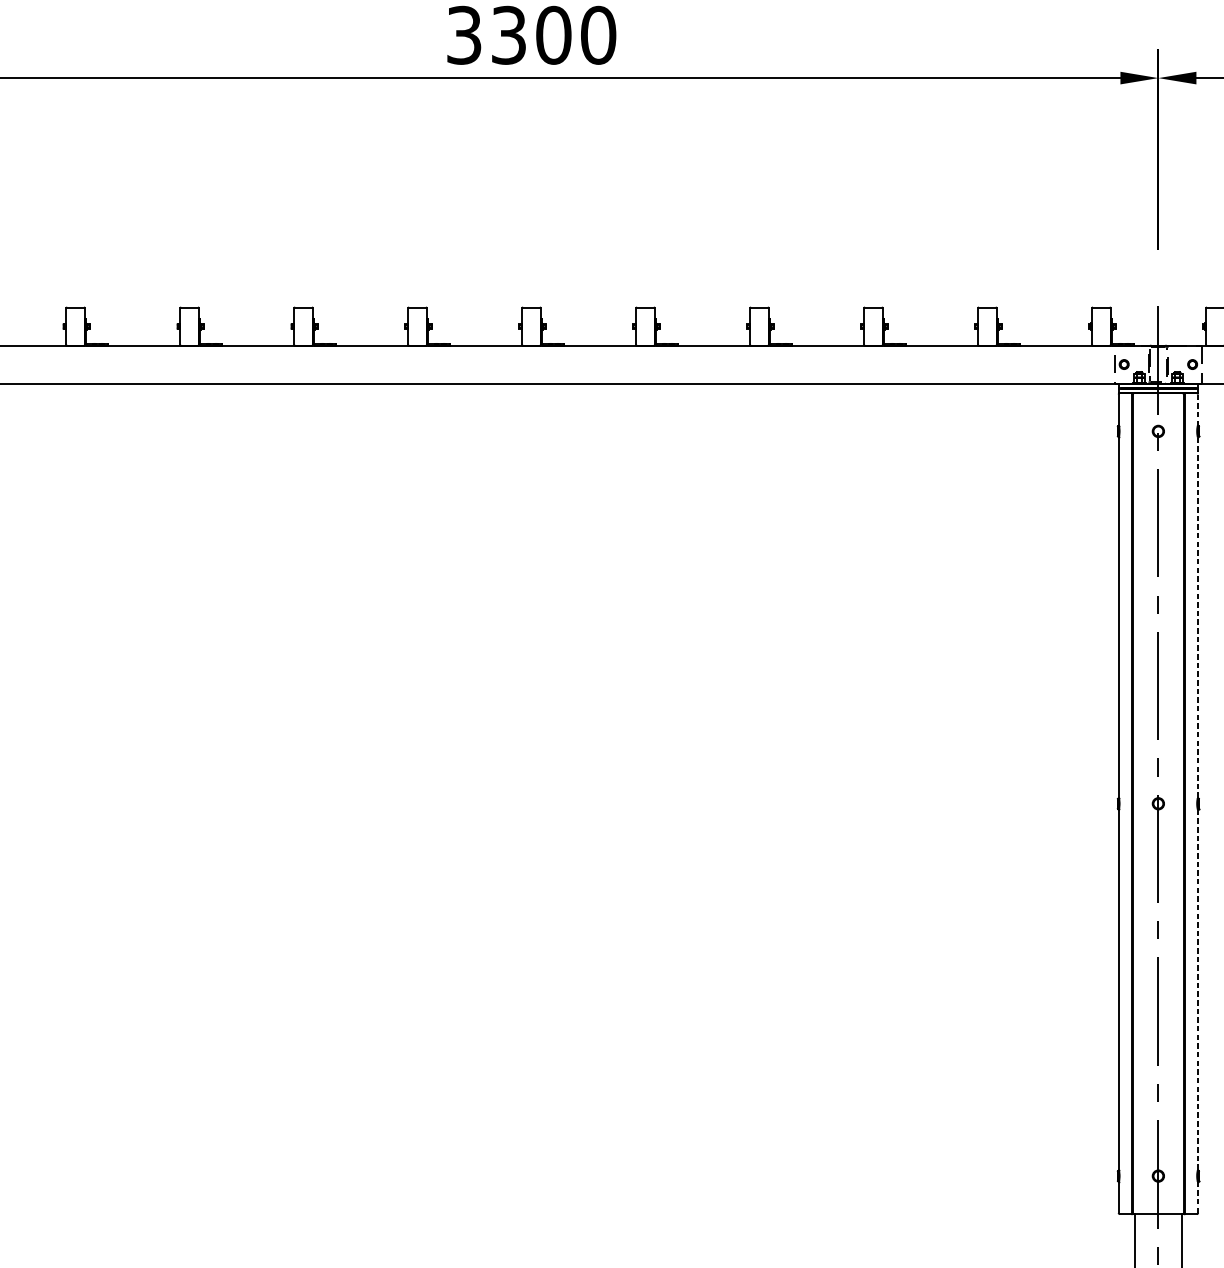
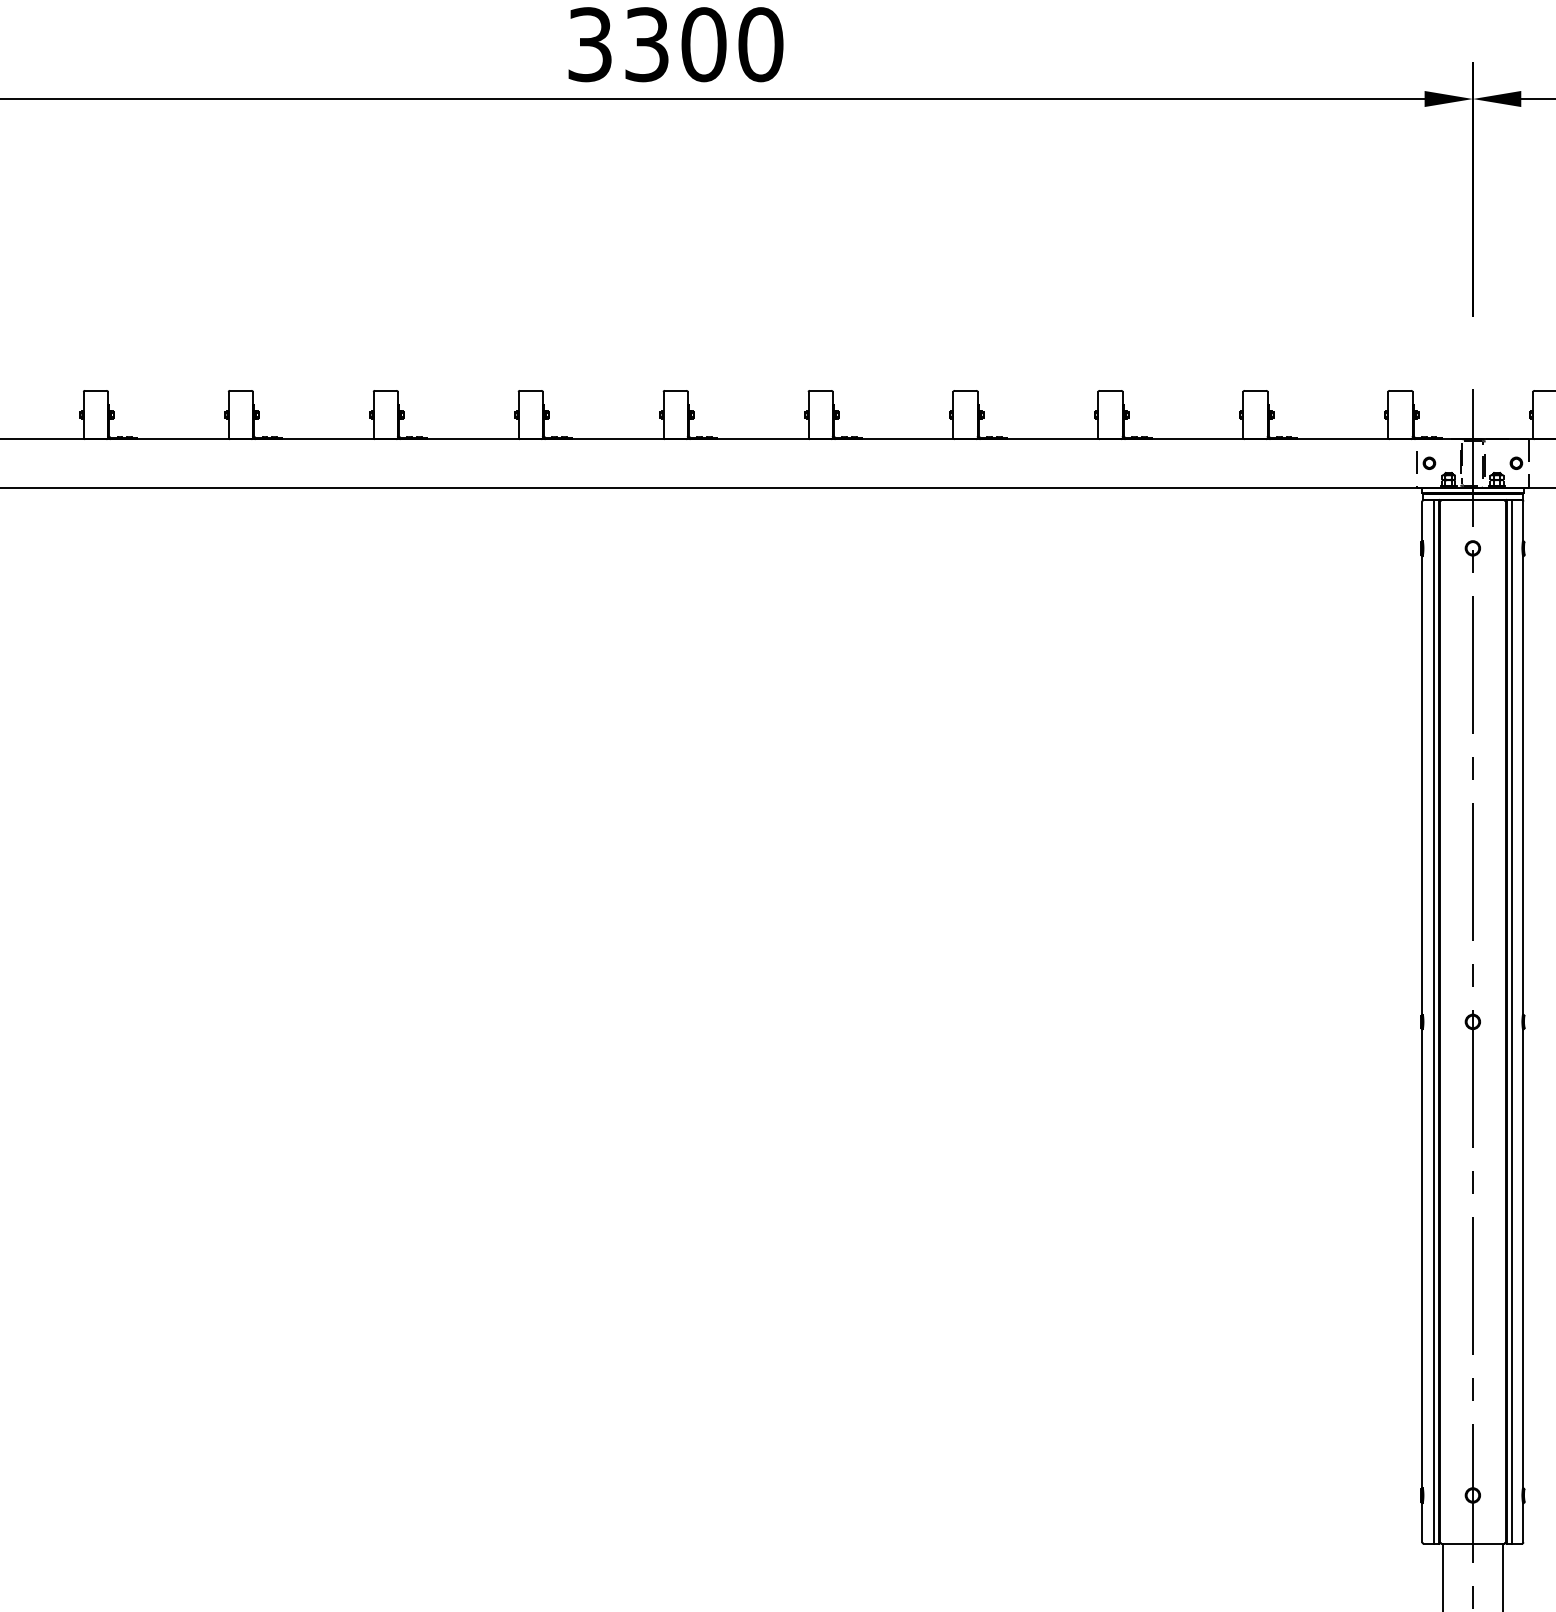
line: (1127, 803) -> (1433, 1021), added
line: (1189, 803) -> (1512, 1021), added
line: (1198, 804) -> (1523, 1022), dashed -> solid

